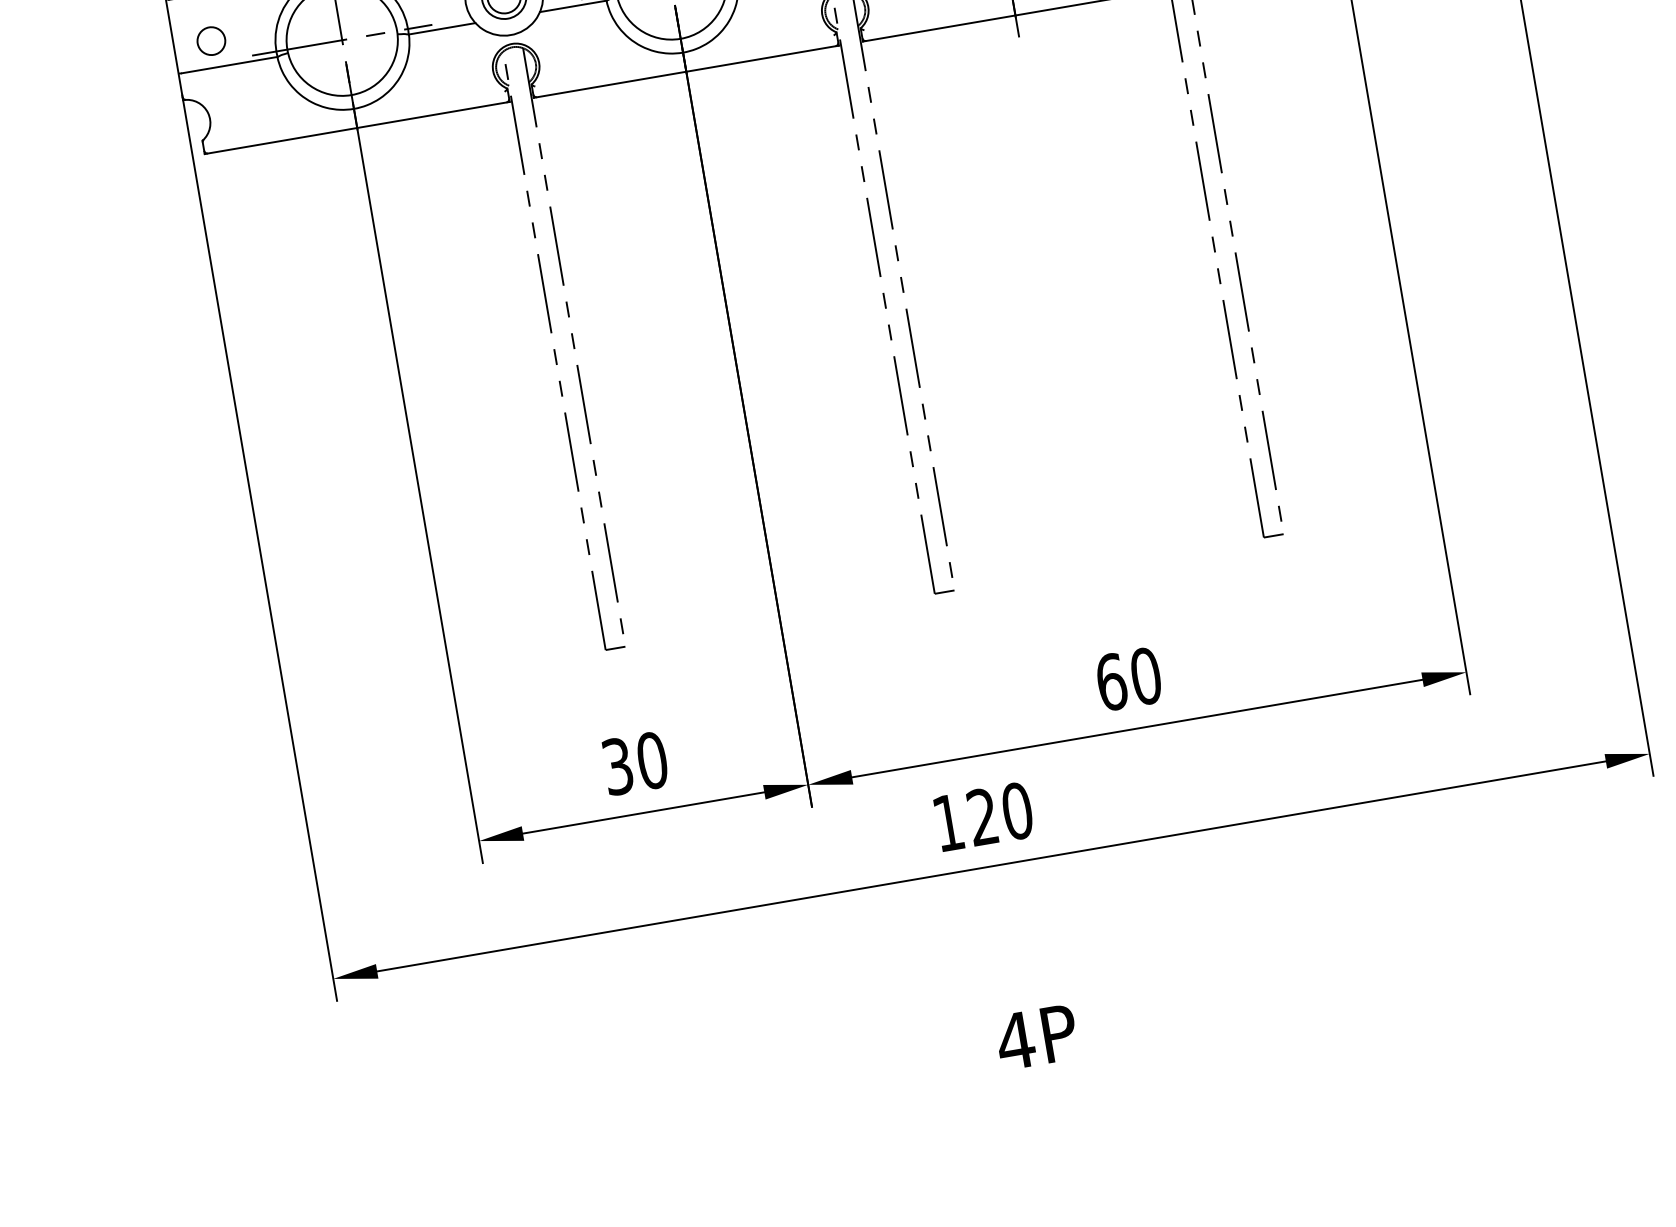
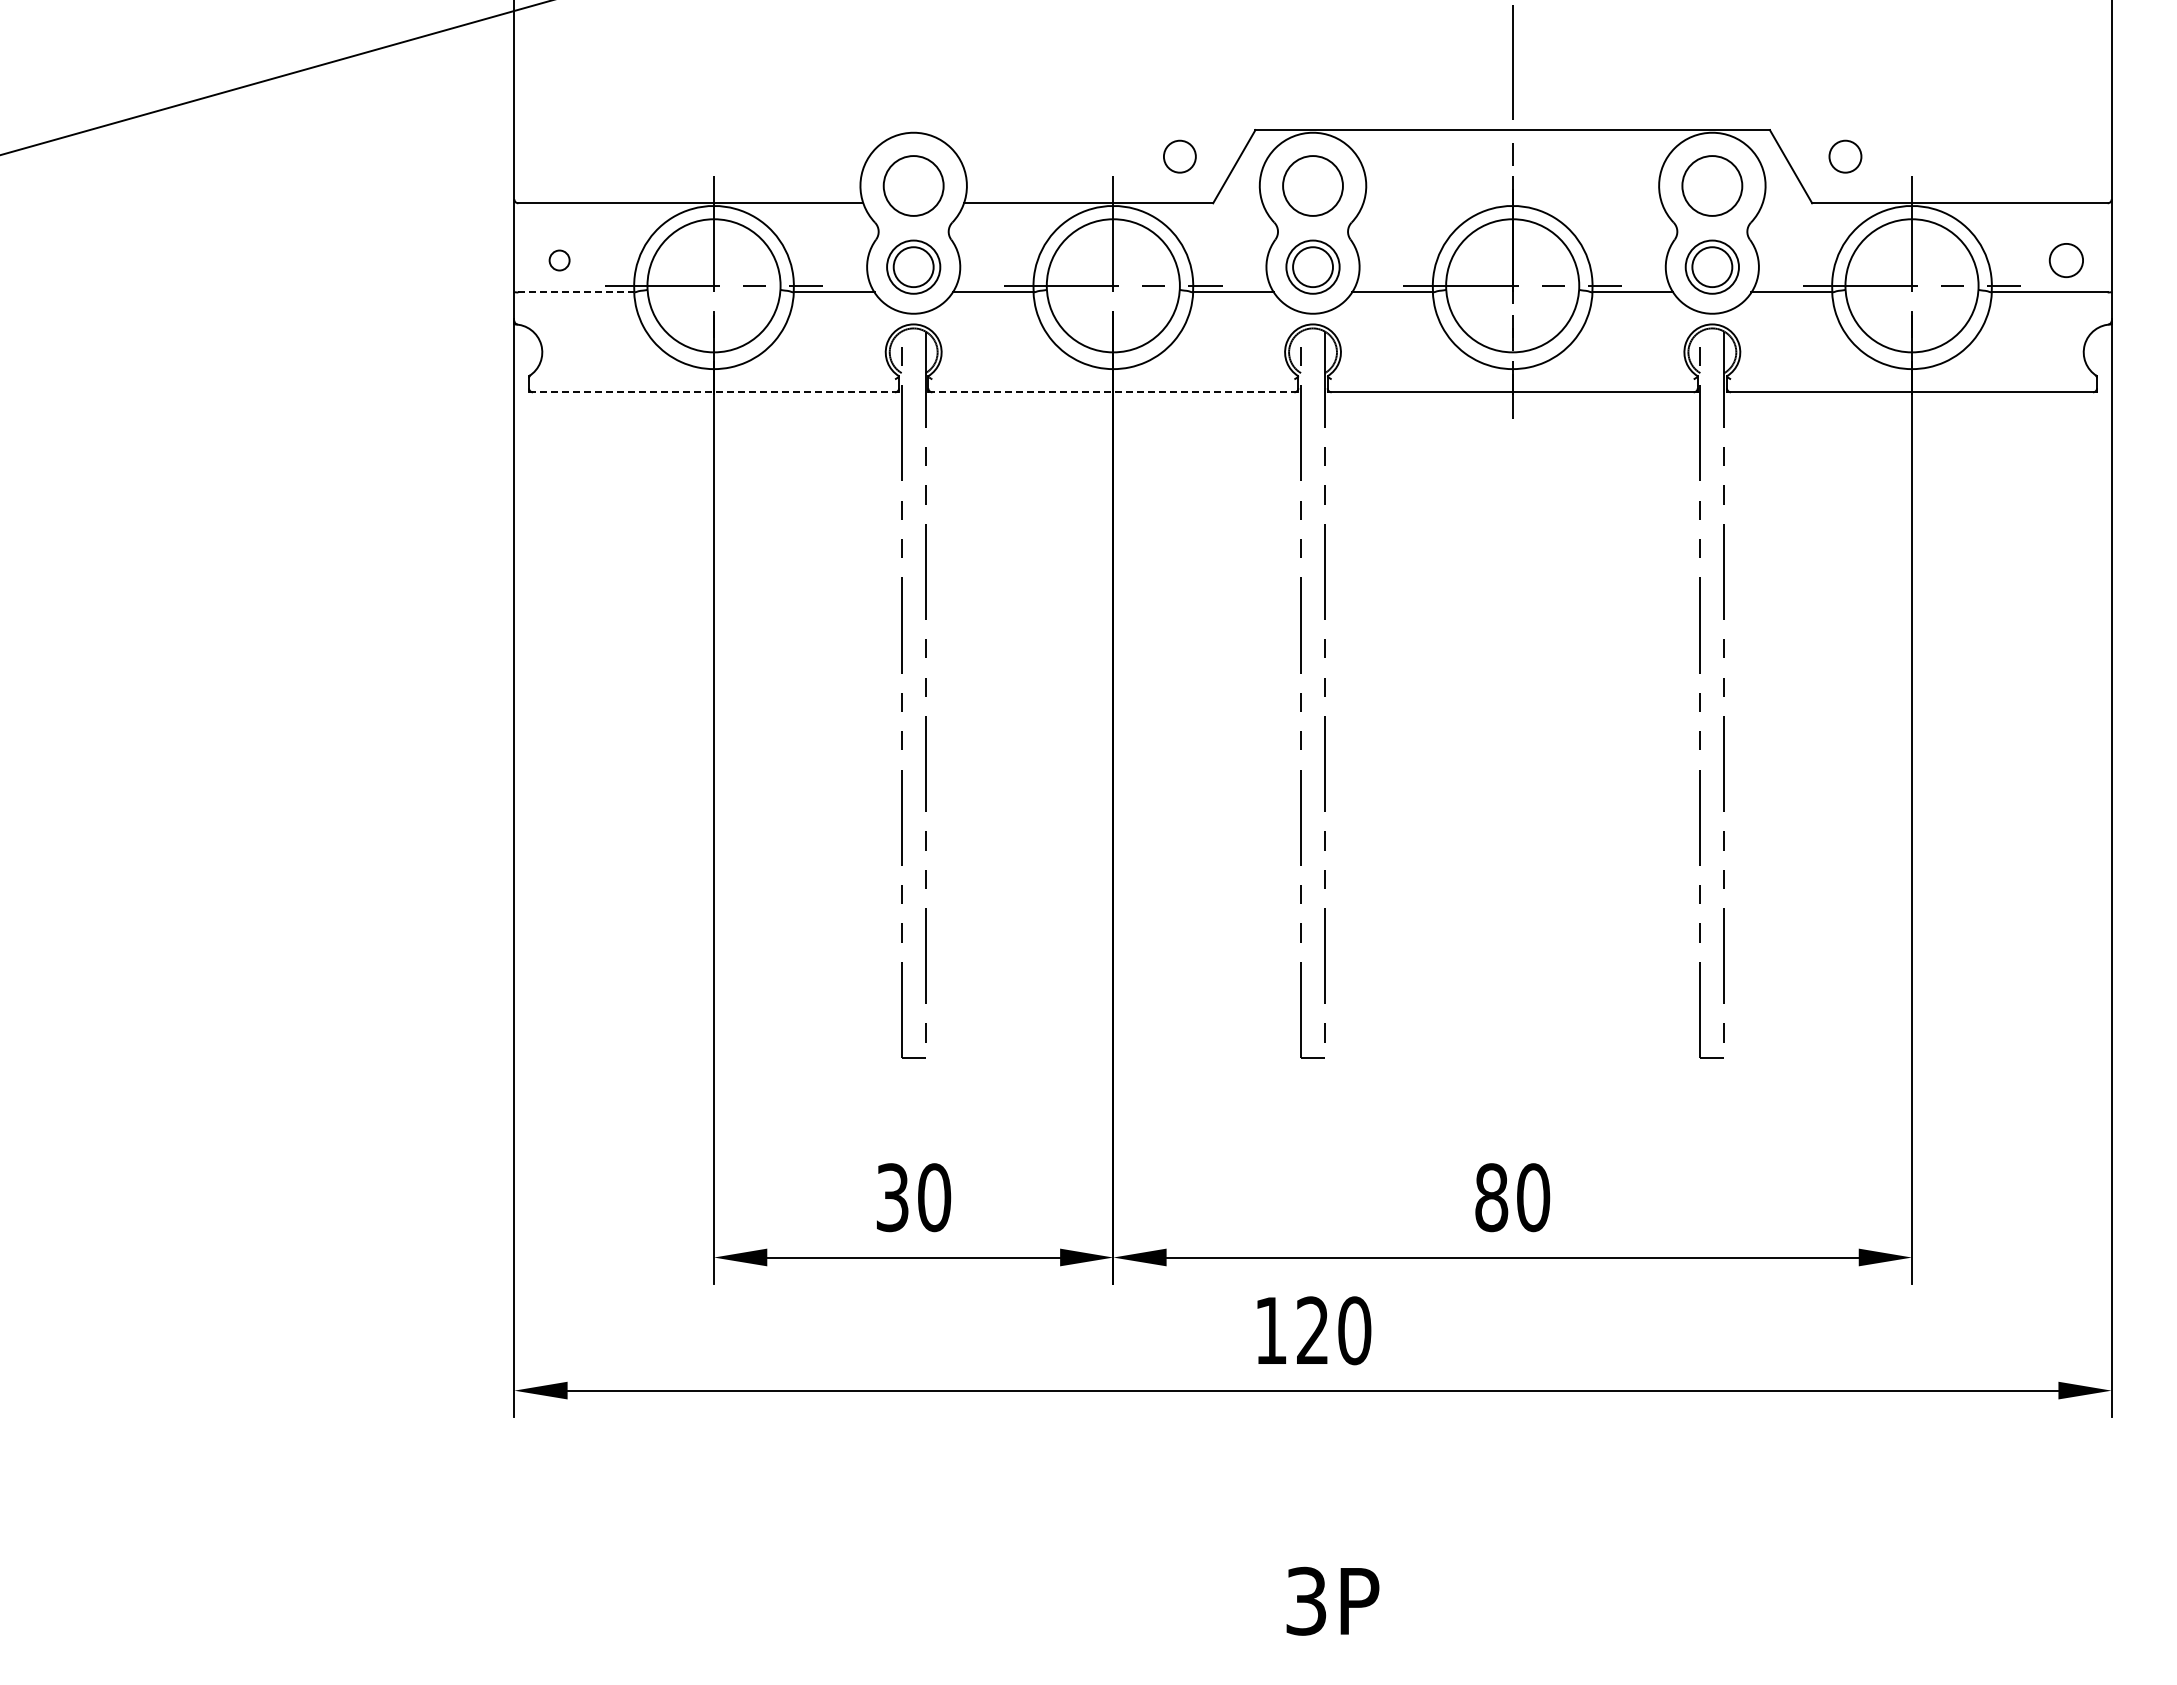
circle: (211, 41) -> (559, 260), size x0.6
line: (229, 65) -> (576, 292), solid -> dashed
line: (686, 71) -> (1113, 392), solid -> dashed
line: (357, 128) -> (714, 392), solid -> dashed
text: (1111, 682) -> (1491, 1197), 60 -> 80
text: (1015, 1040) -> (1306, 1600), 4P -> 3P

